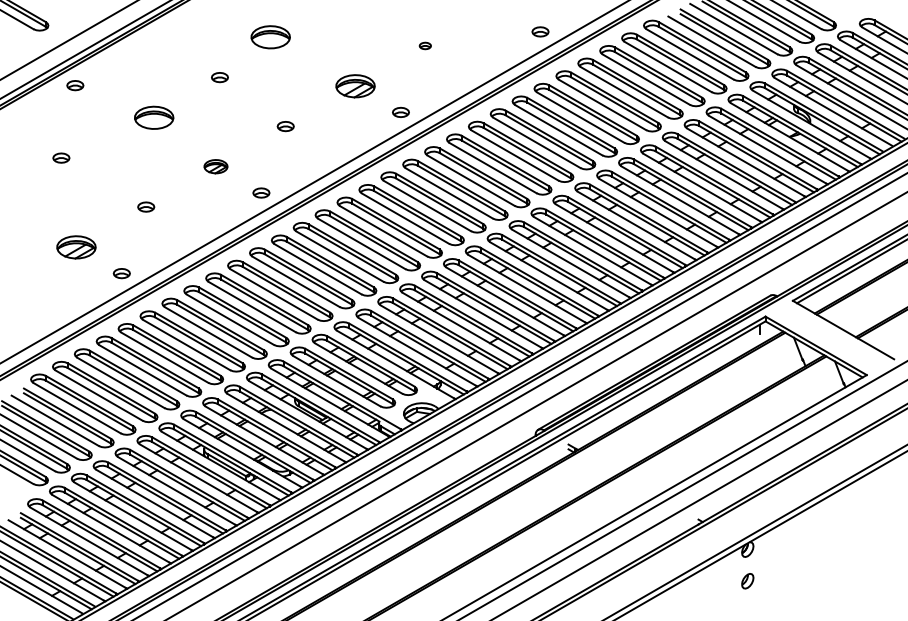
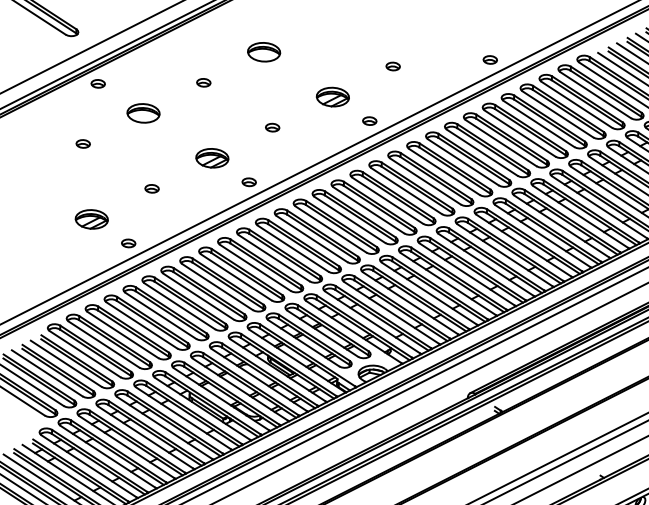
part: (425, 45) -> (393, 66), size x1.43
part: (219, 77) -> (203, 82), moved
part: (154, 117) -> (143, 113), moved
part: (215, 166) -> (211, 157), size x1.67

